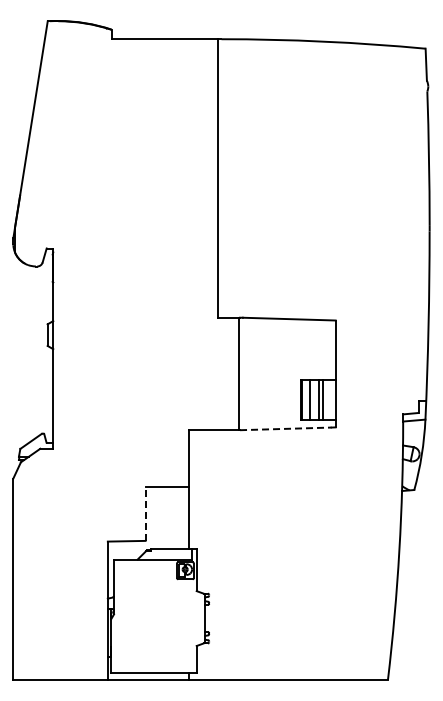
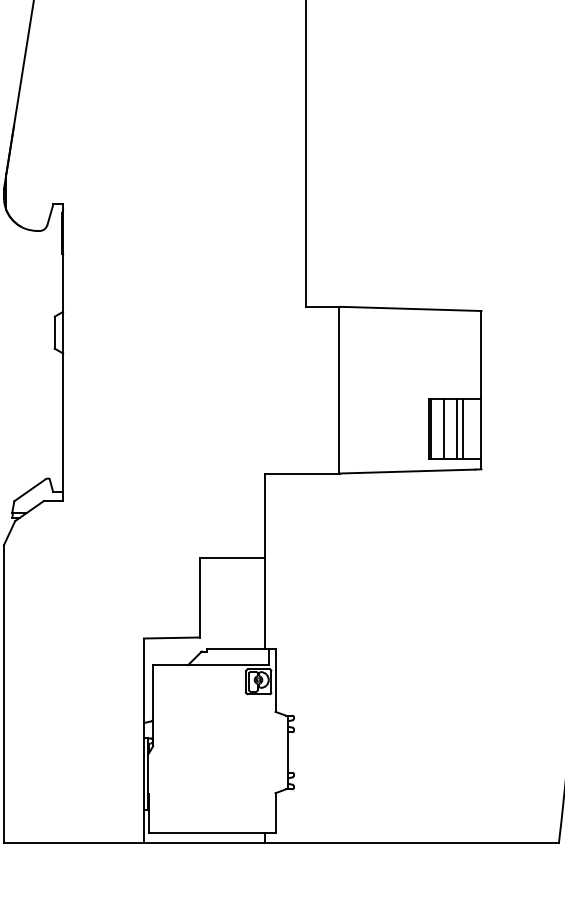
line: (285, 428) -> (407, 470), dashed -> solid
line: (145, 513) -> (199, 596), dashed -> solid

